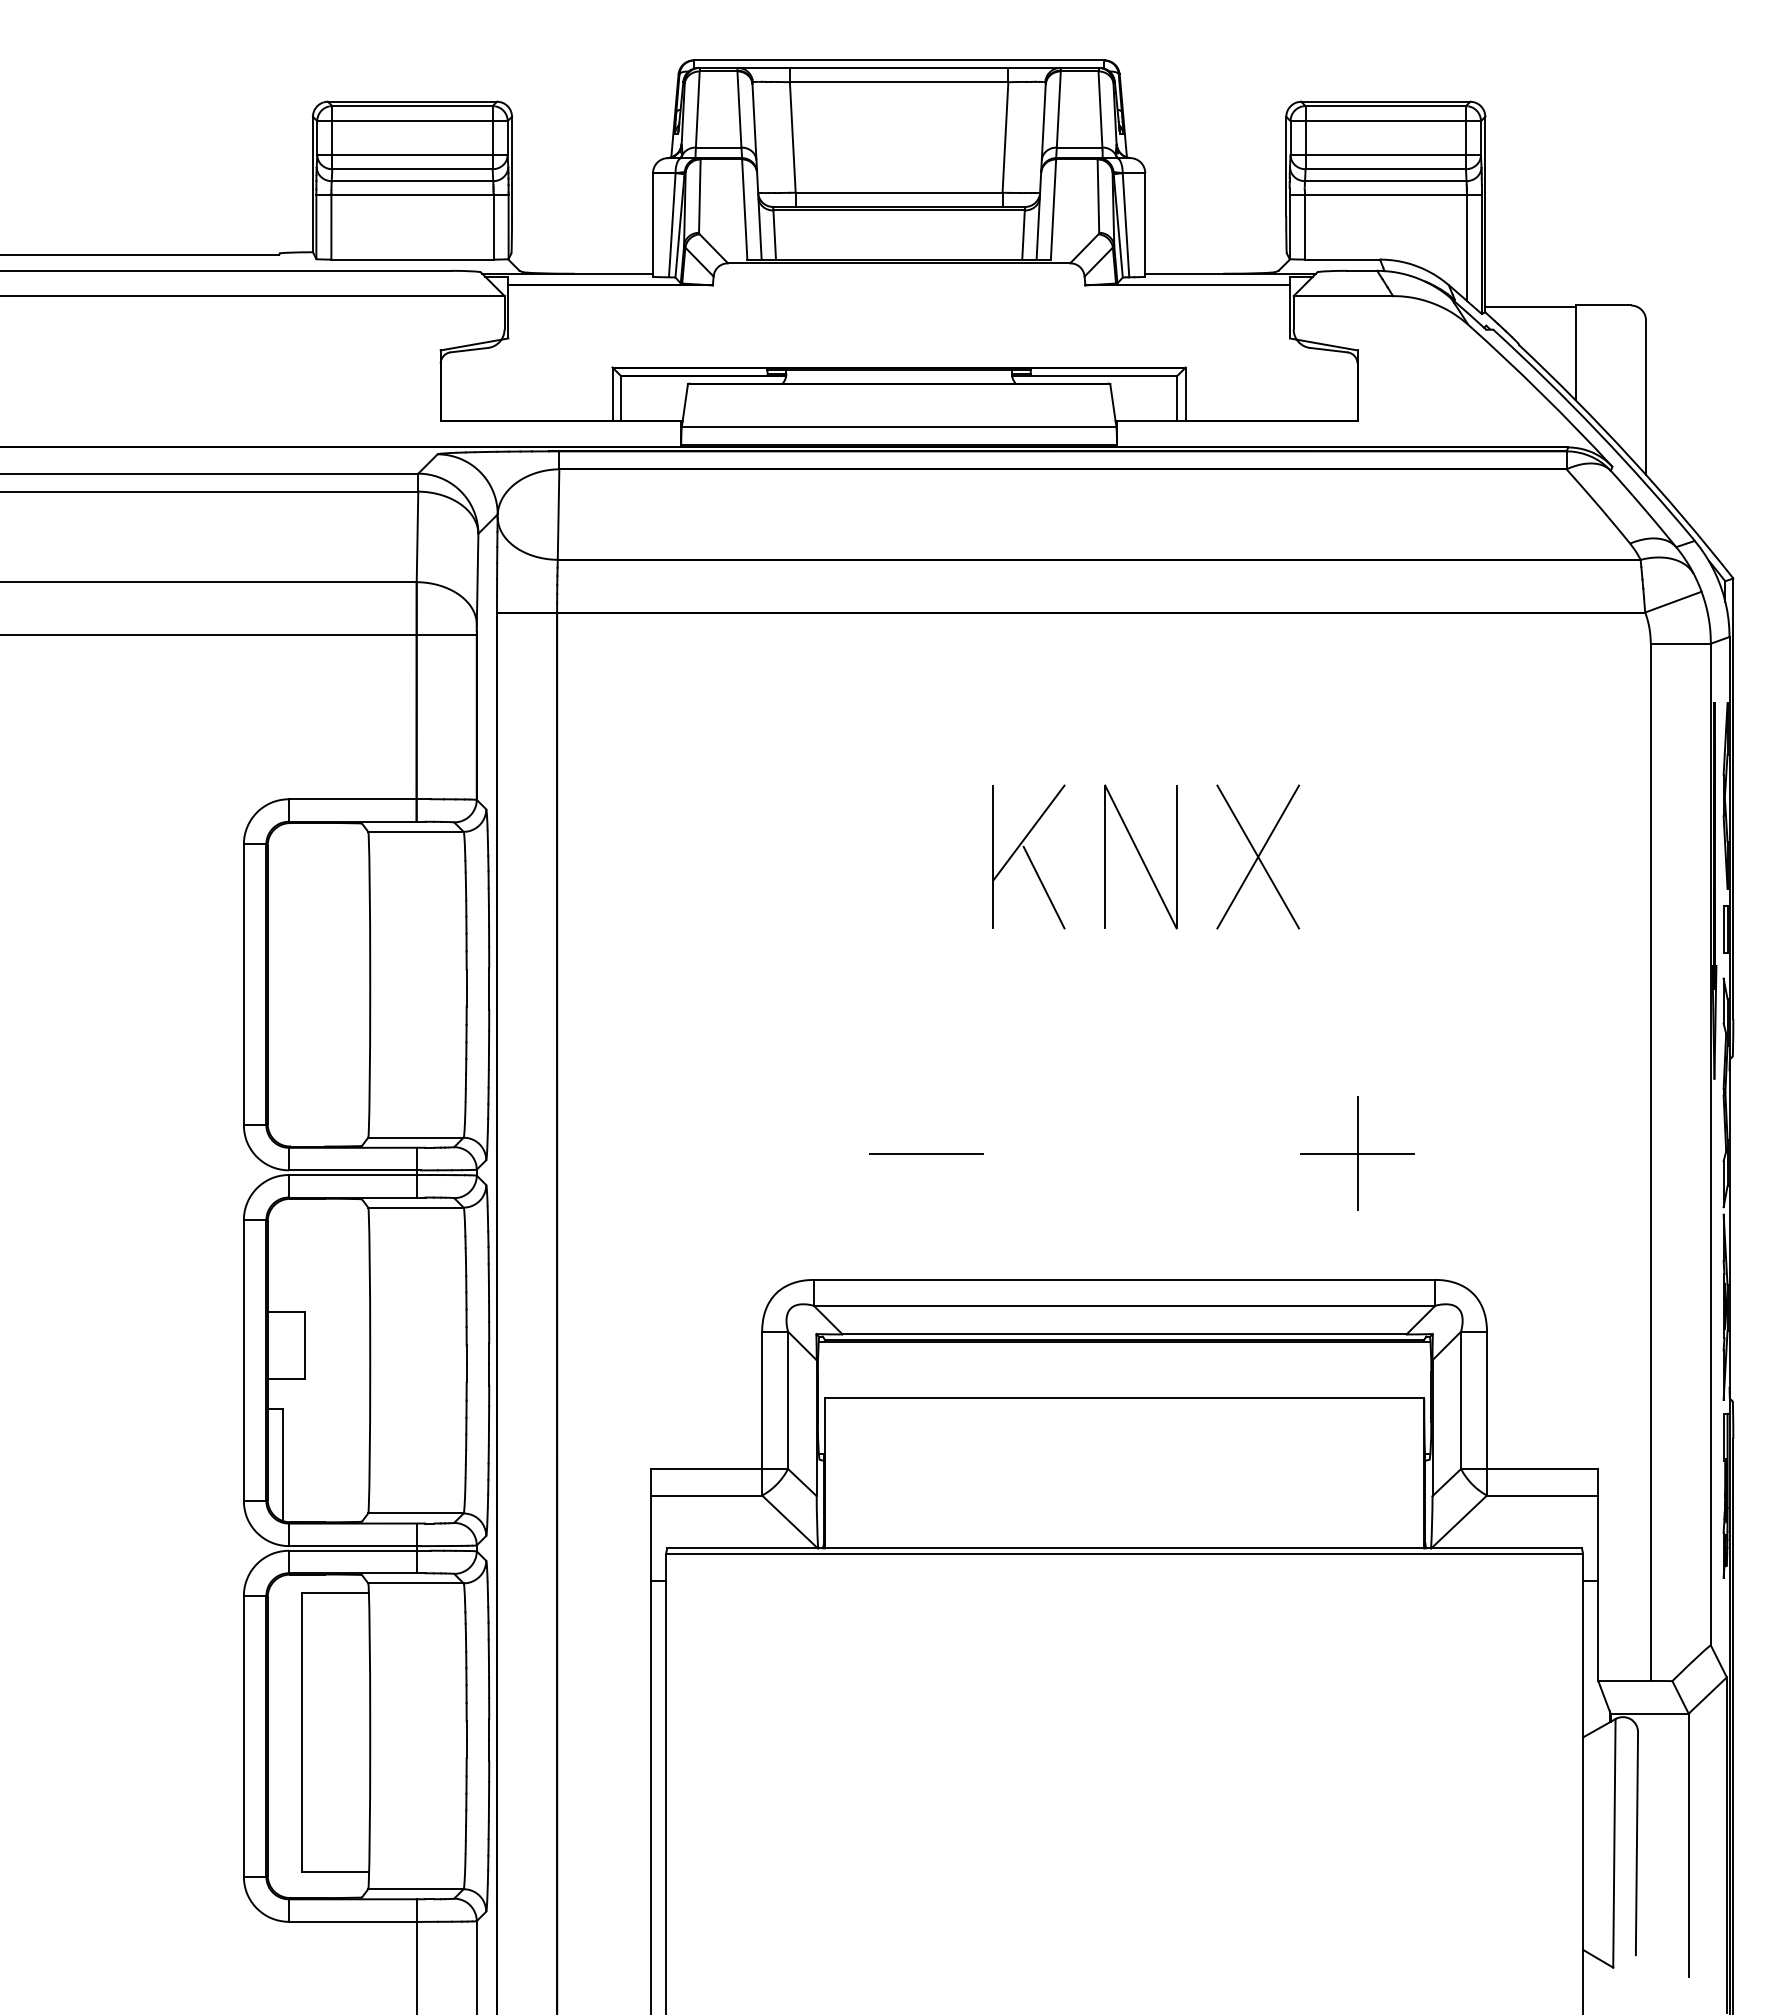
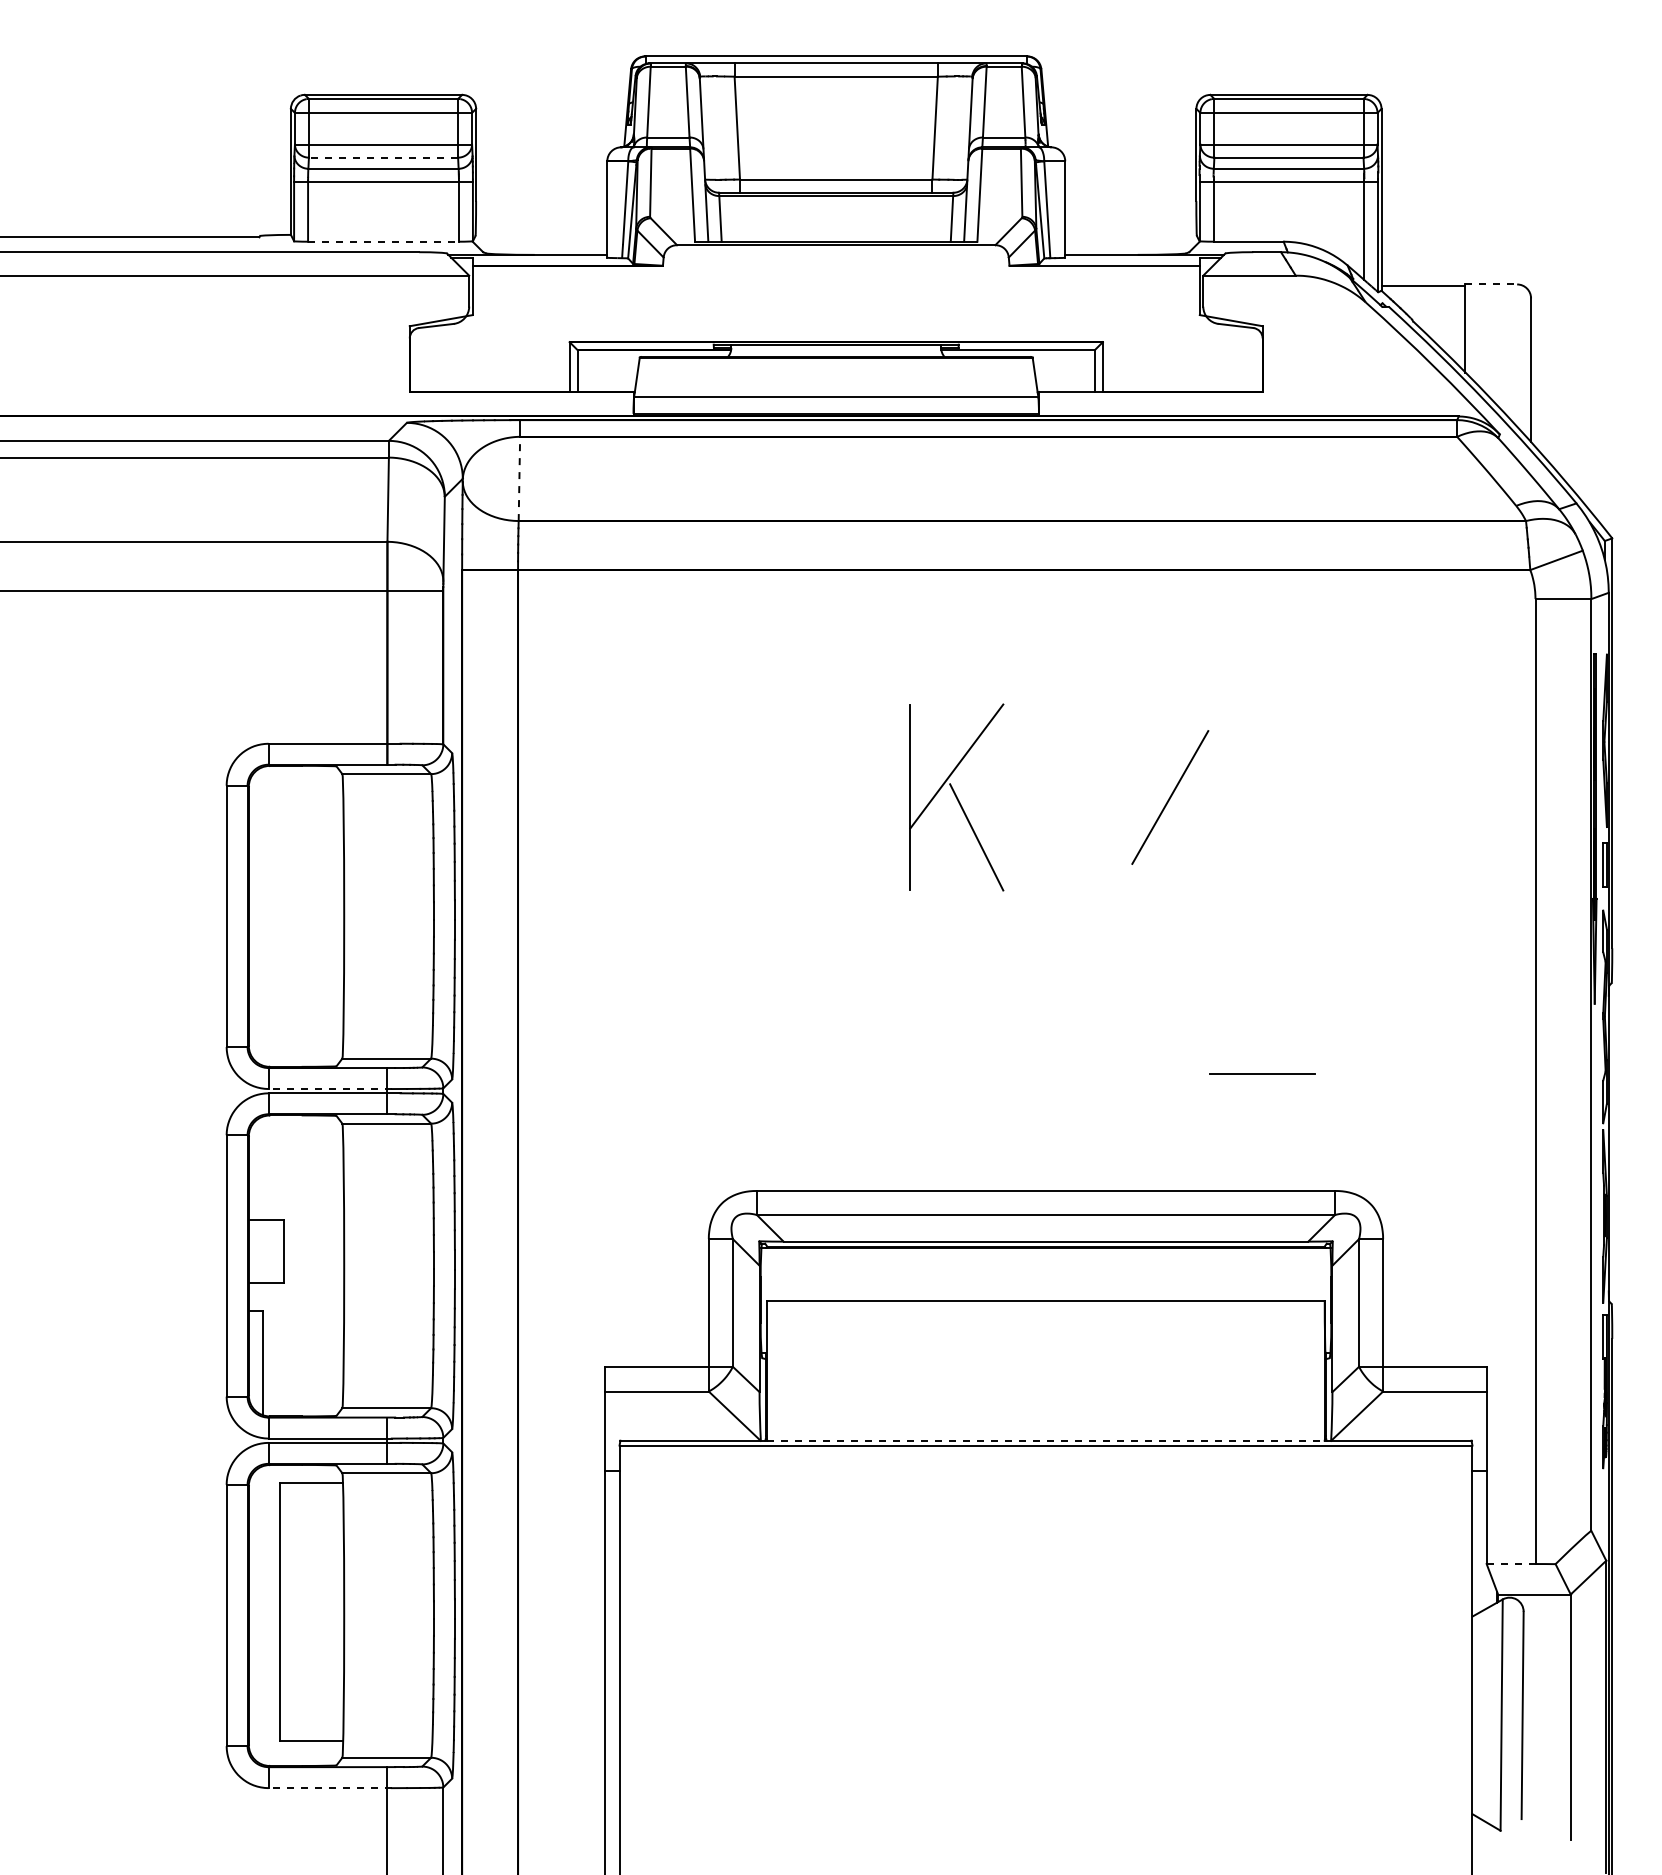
line: (412, 169) -> (383, 157), solid -> dashed
line: (412, 259) -> (383, 241), solid -> dashed
line: (1603, 305) -> (1491, 284), solid -> dashed
line: (558, 514) -> (519, 478), solid -> dashed
part: (1028, 856) -> (956, 797), size x1.4
part: (1140, 856) -> (1060, 797), removed
line: (1258, 856) -> (1170, 797), removed
line: (926, 1153) -> (861, 1073), removed
line: (1357, 1153) -> (1262, 1073), removed
line: (354, 1170) -> (329, 1089), solid -> dashed
line: (1124, 1548) -> (1045, 1440), solid -> dashed
line: (1624, 1680) -> (1511, 1563), solid -> dashed
line: (354, 1921) -> (329, 1787), solid -> dashed

